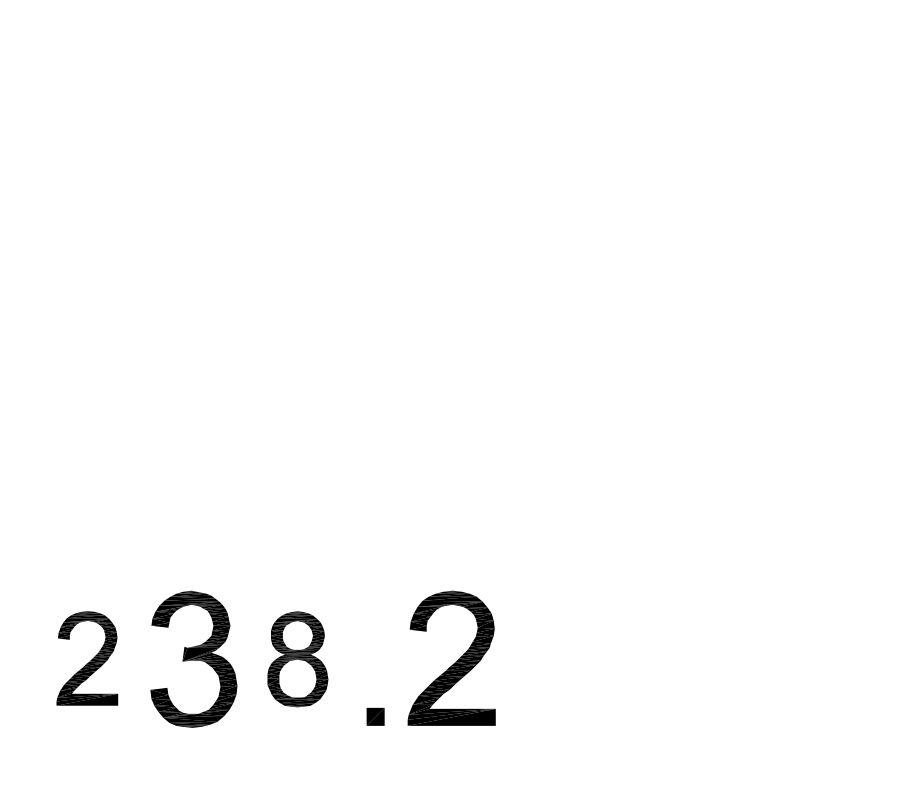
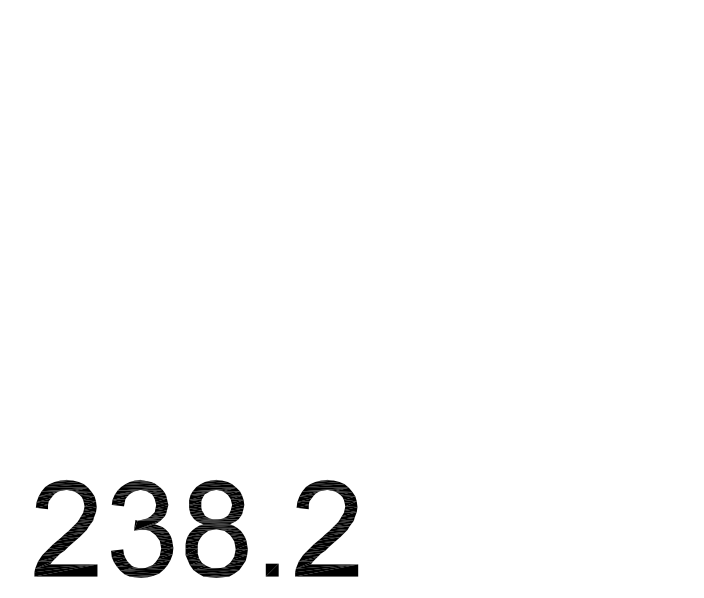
part: (86, 658) -> (65, 528), size x1.43
part: (297, 658) -> (216, 528), size x1.43

